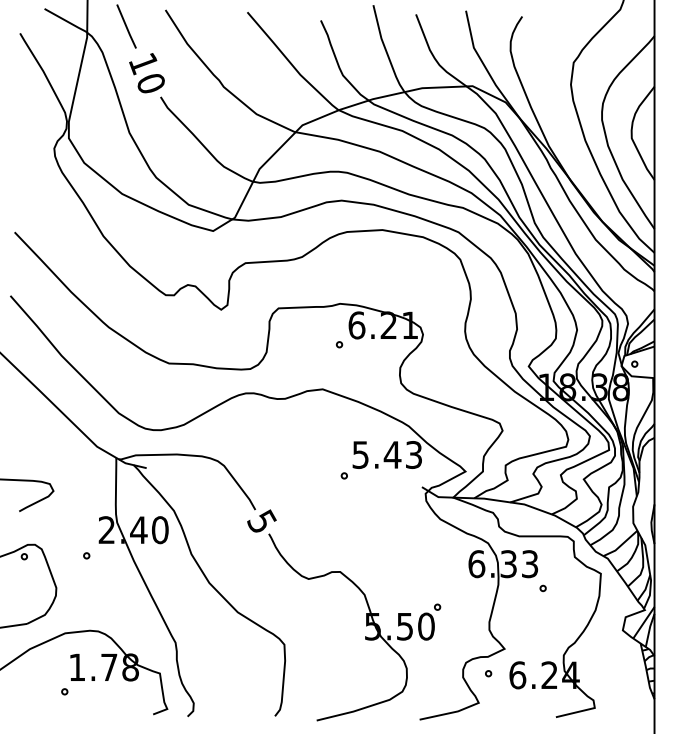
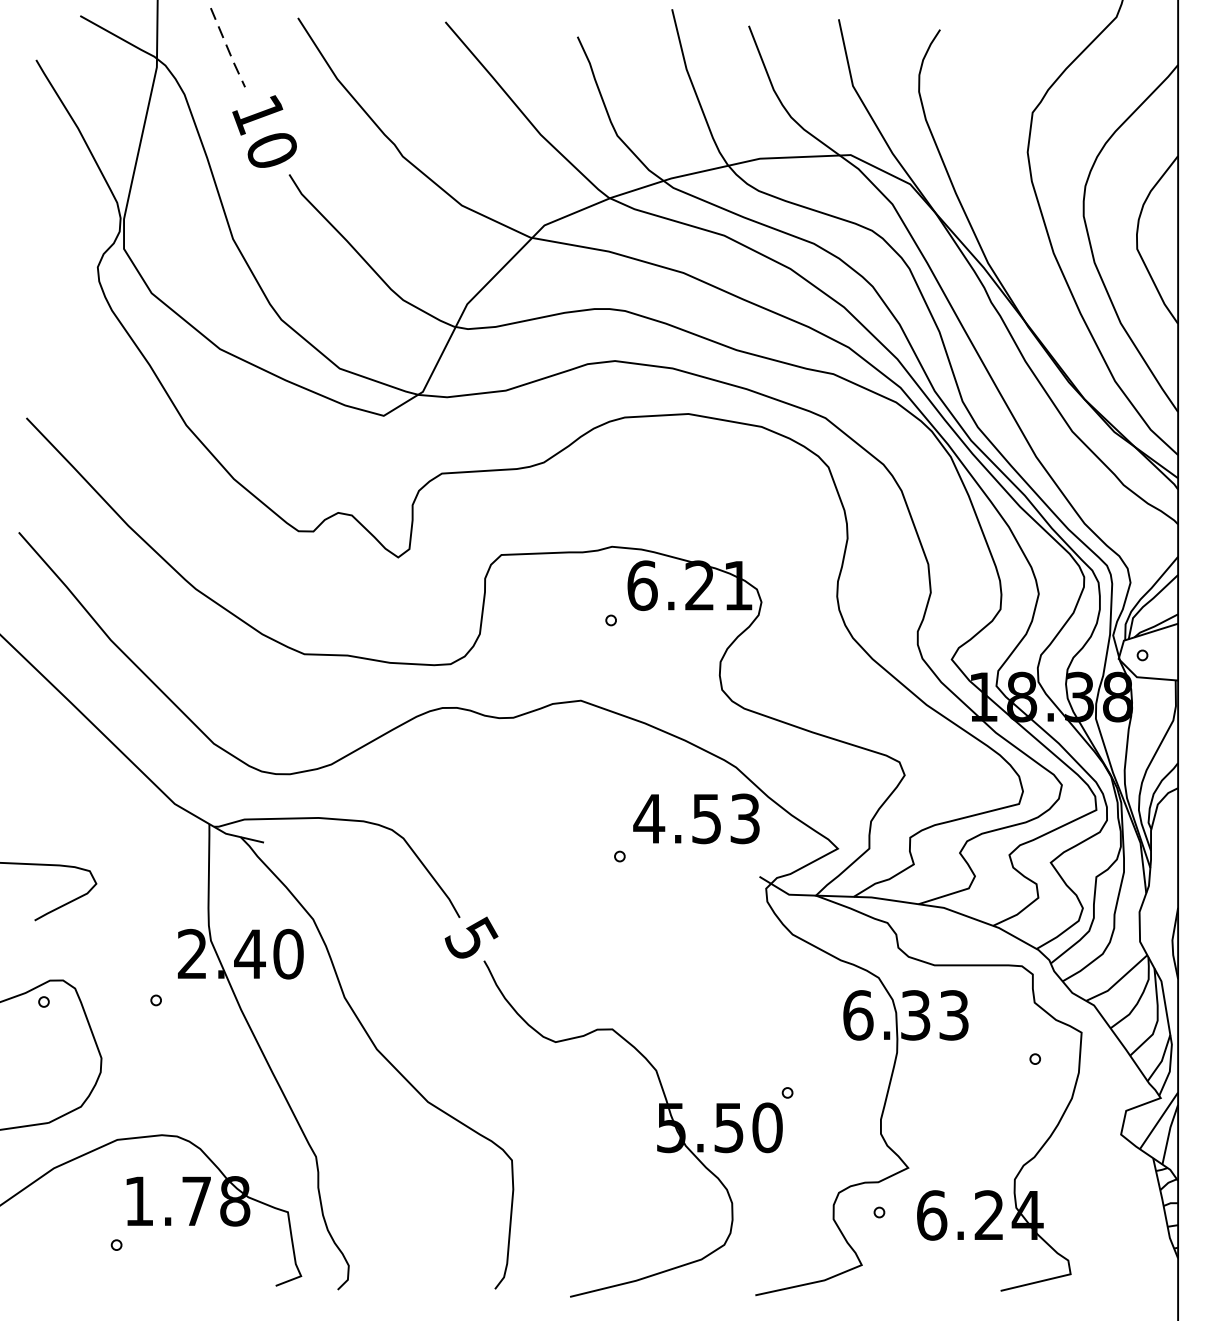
line: (126, 27) -> (227, 49), solid -> dashed
text: (376, 454) -> (677, 817), 5.43 -> 4.53
part: (542, 588) -> (1034, 1059), moved

